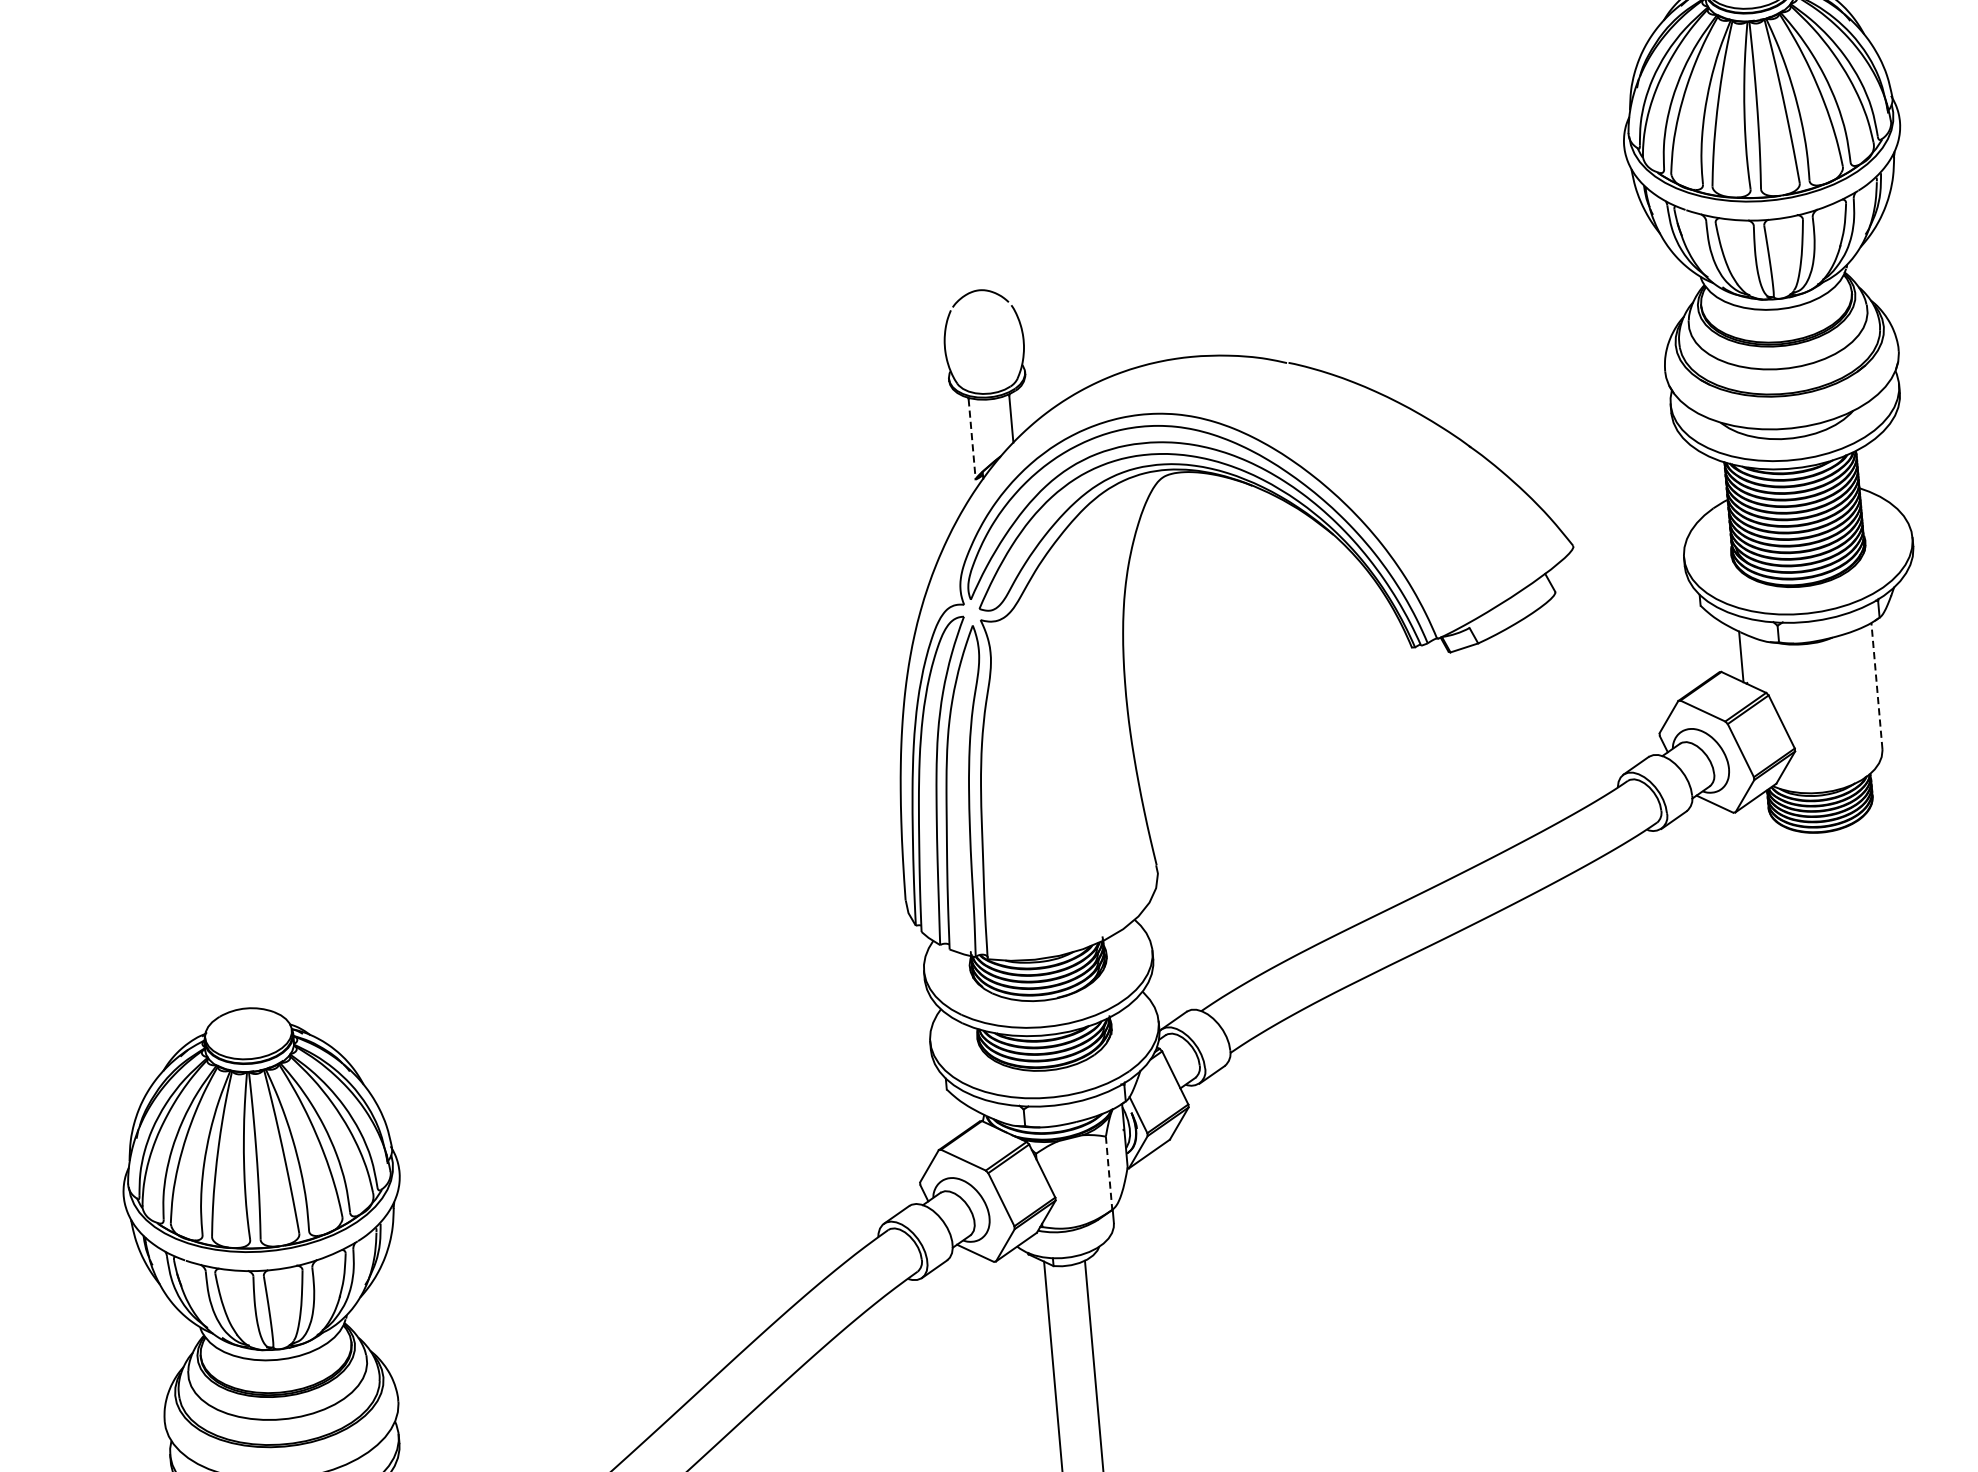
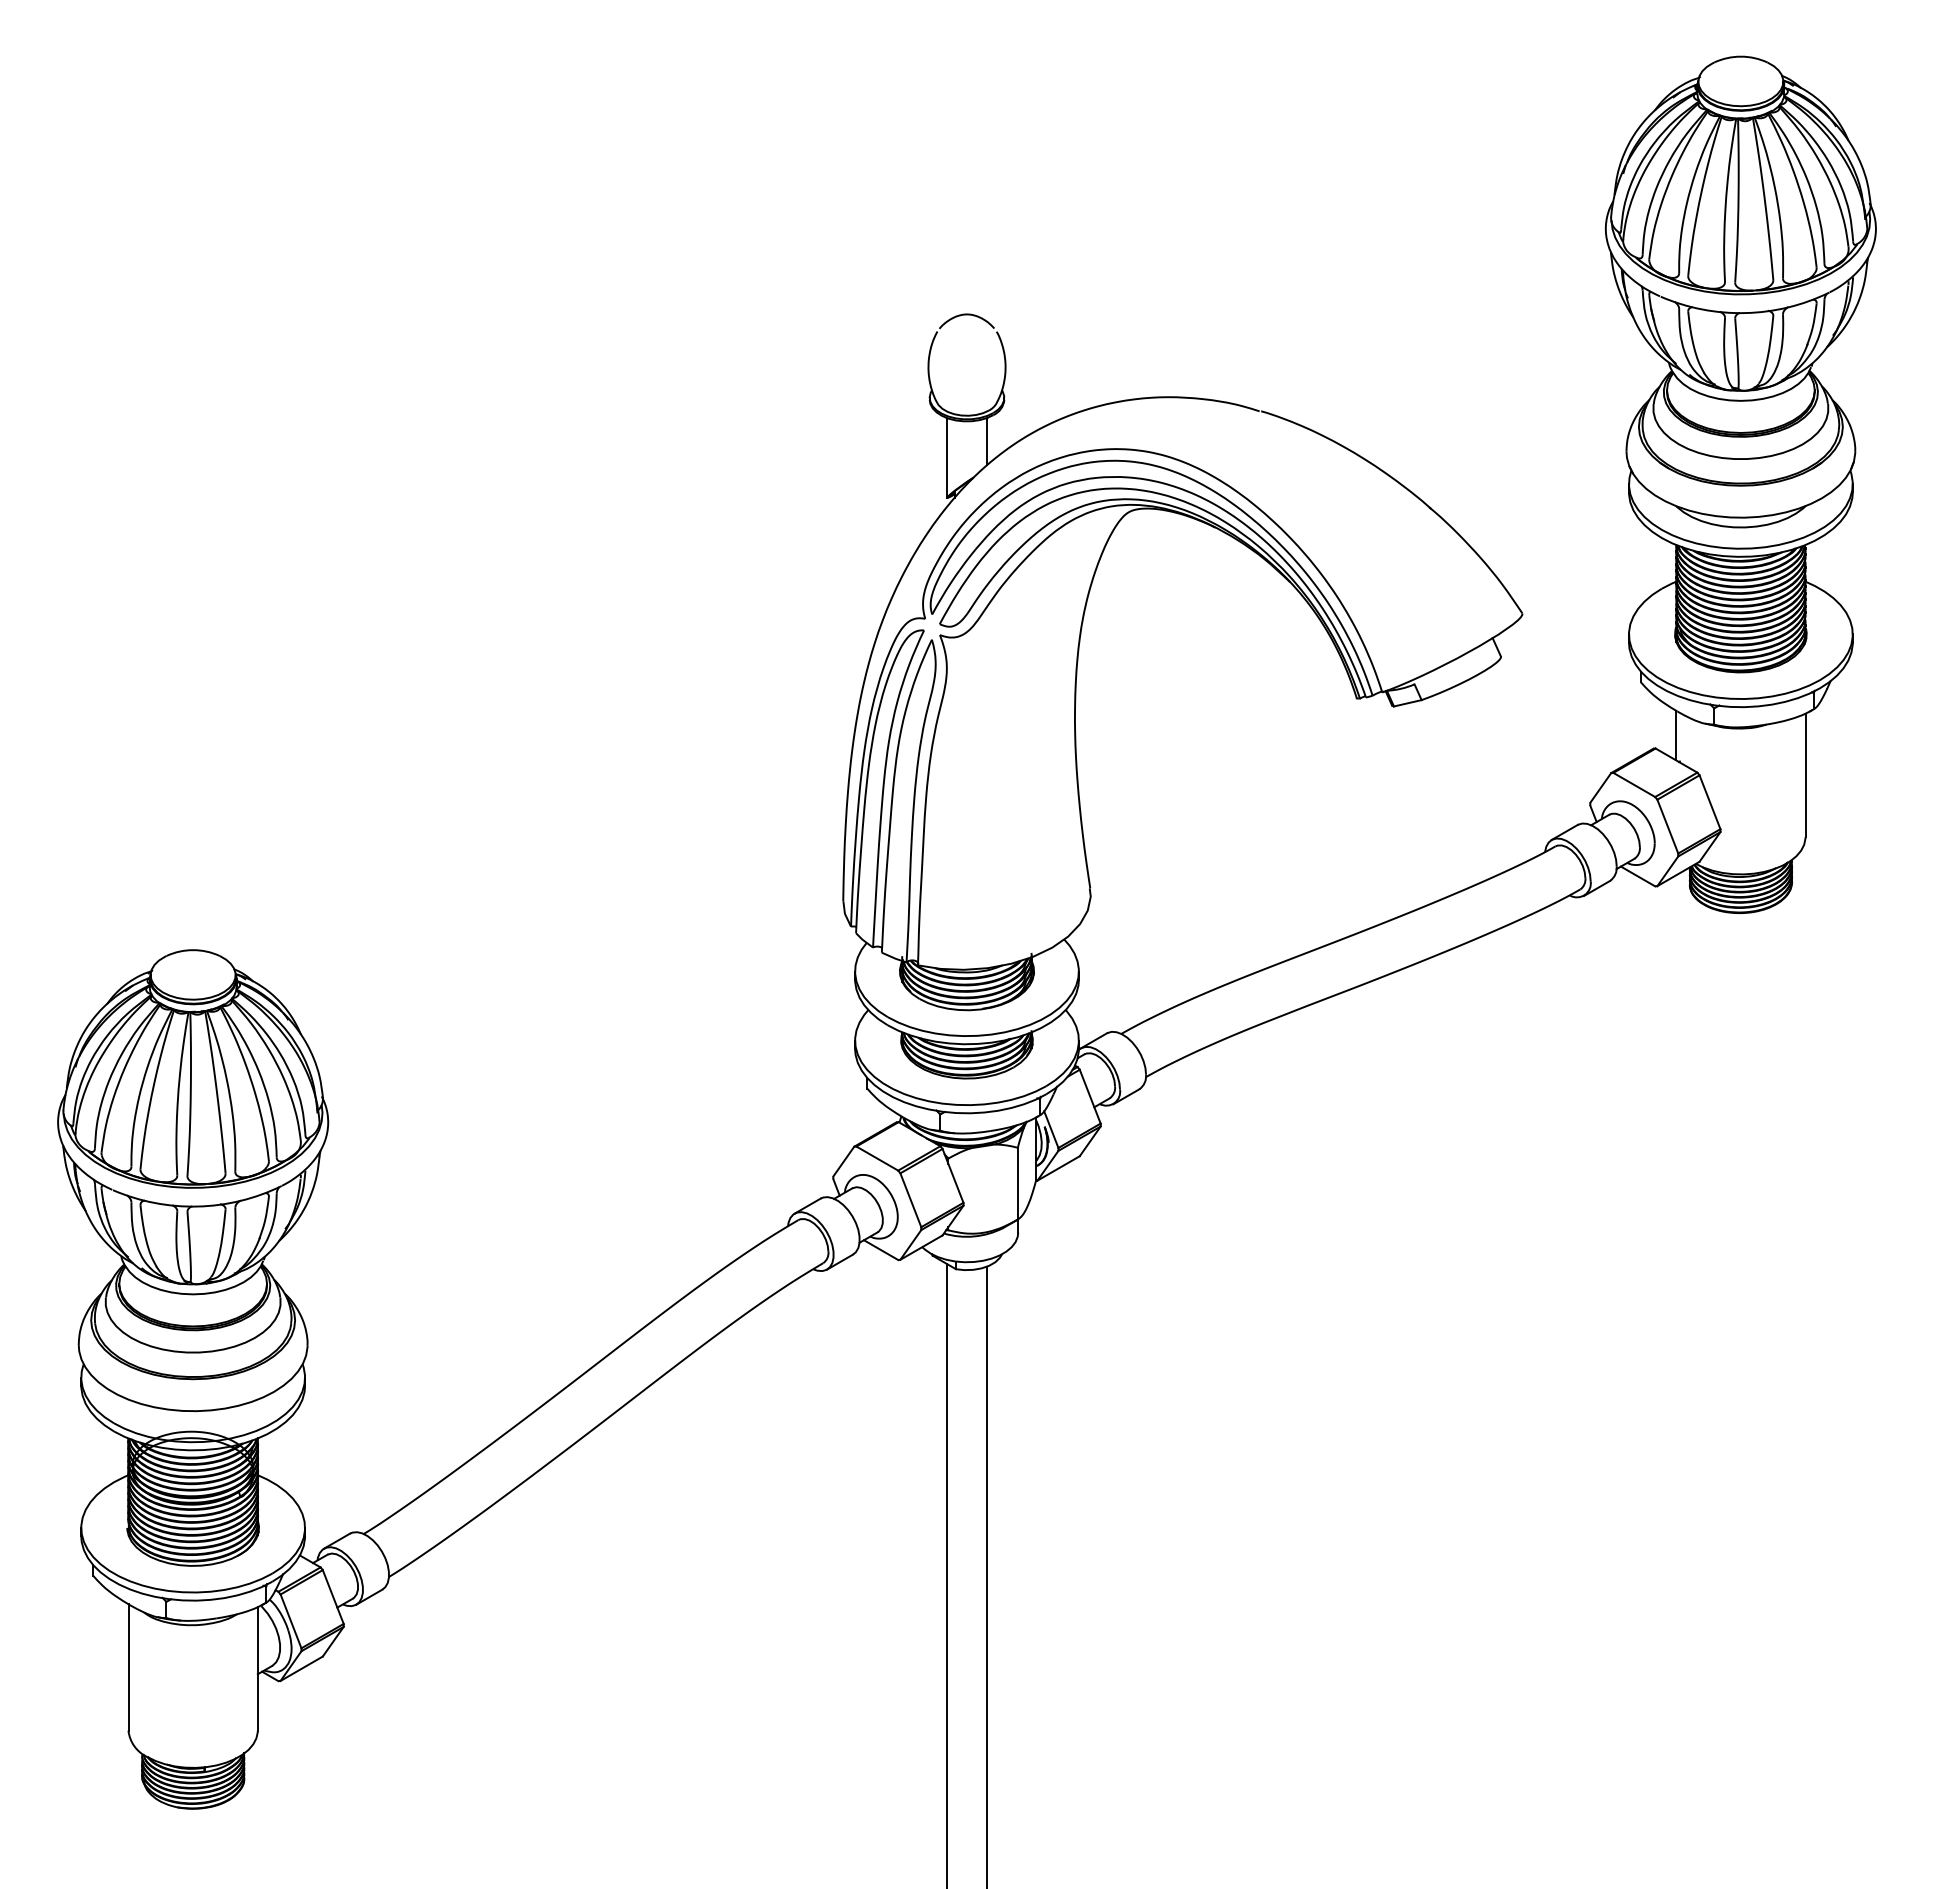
line: (972, 440) -> (947, 459), dashed -> solid
line: (1876, 686) -> (1805, 775), dashed -> solid
line: (1108, 1173) -> (1017, 1183), dashed -> solid

